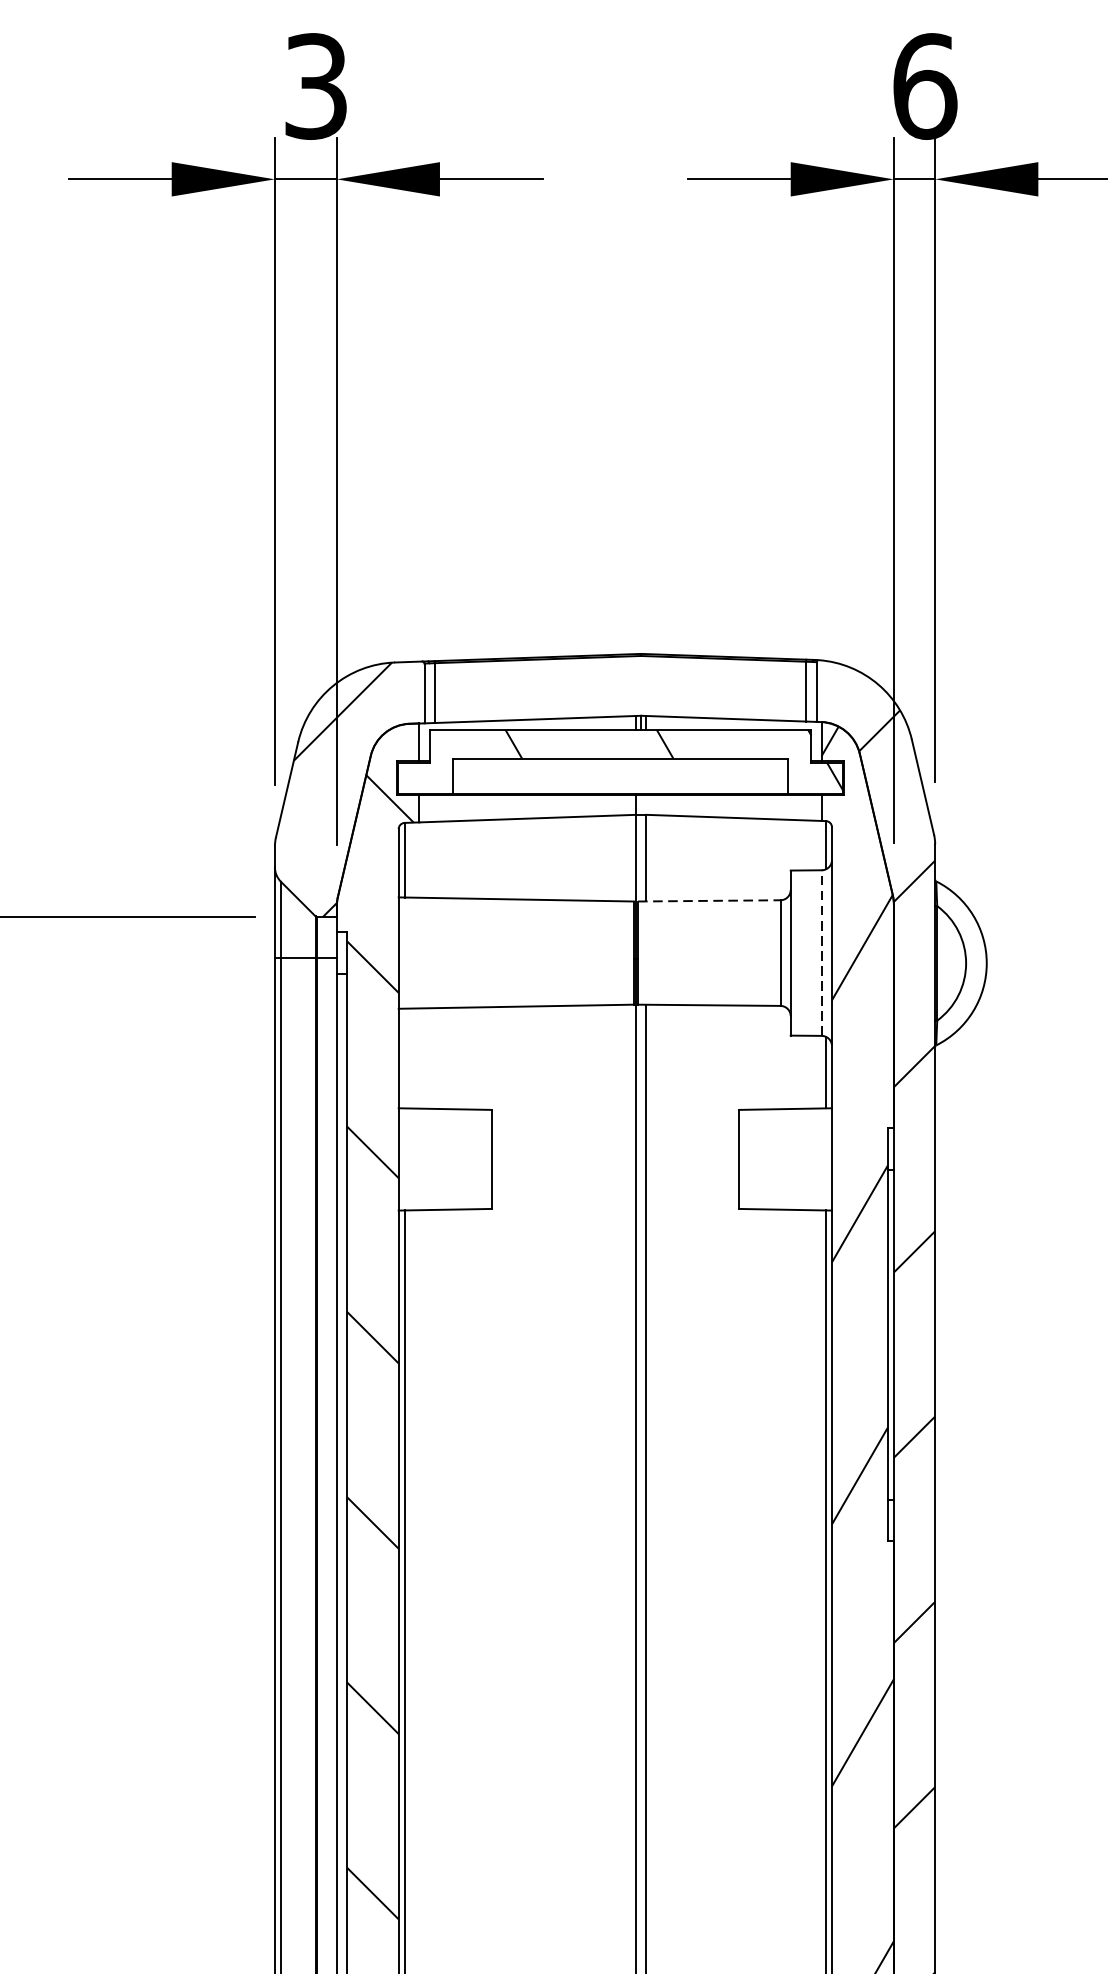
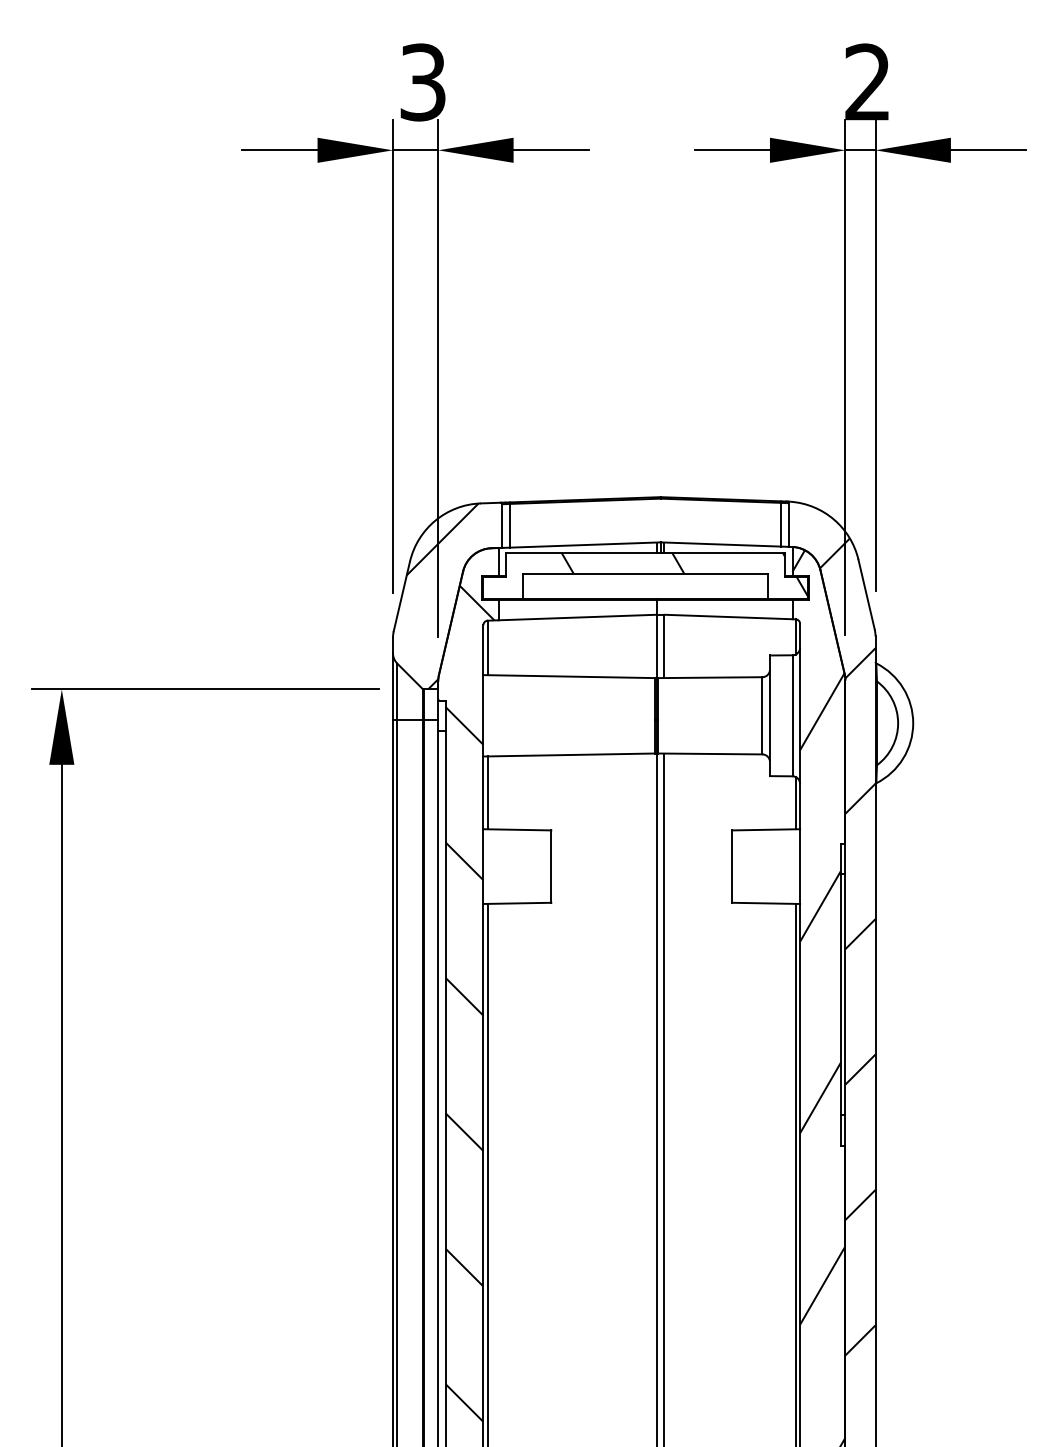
text: (925, 86) -> (868, 82), 6 -> 2
line: (709, 900) -> (710, 677), dashed -> solid
line: (821, 952) -> (792, 715), dashed -> solid
line: (404, 1058) -> (487, 792), added

